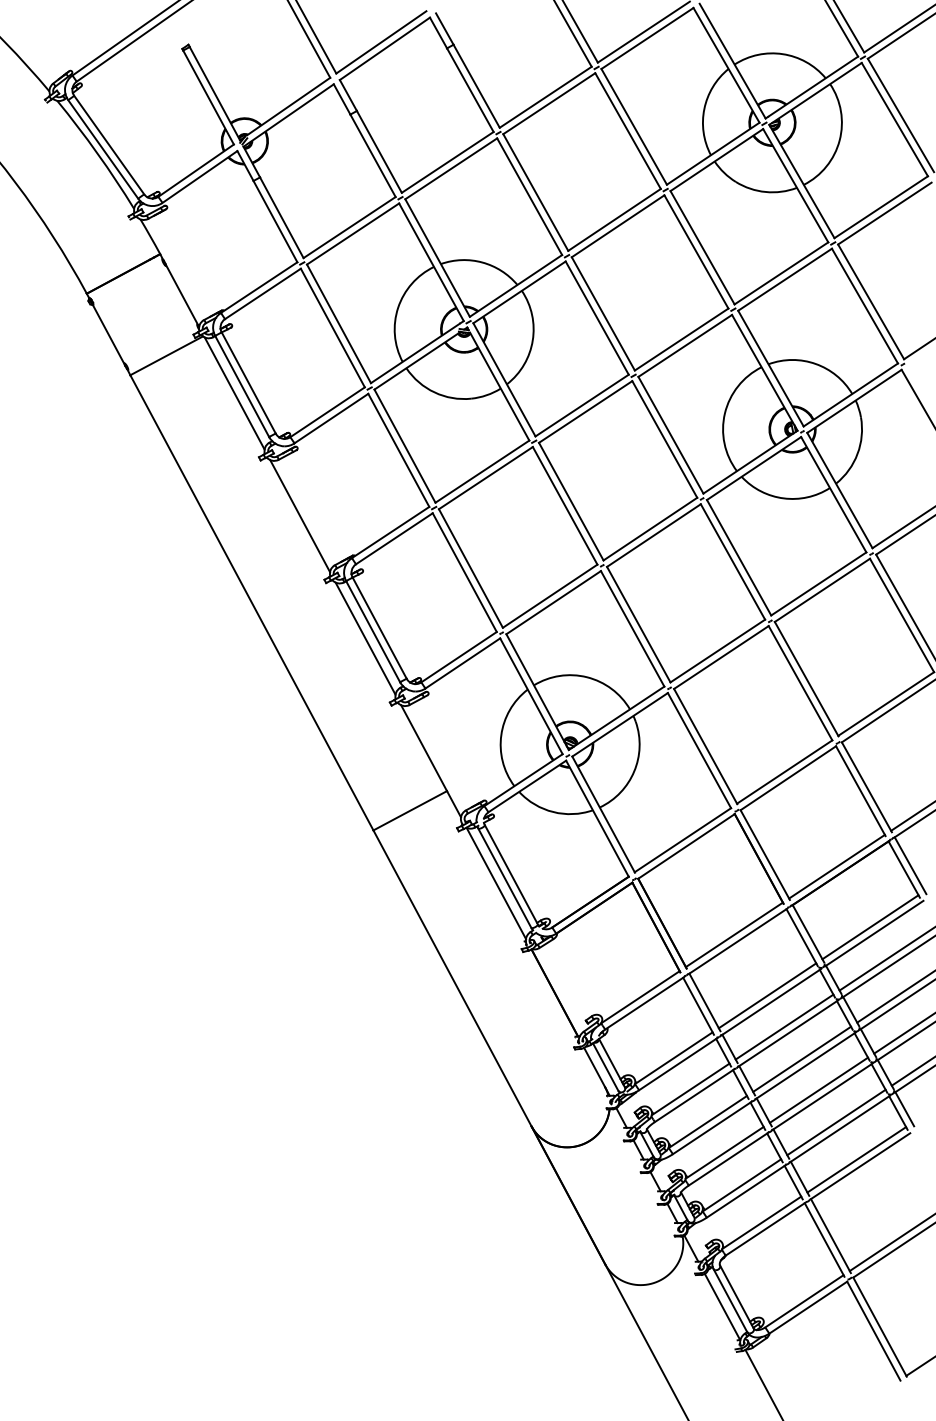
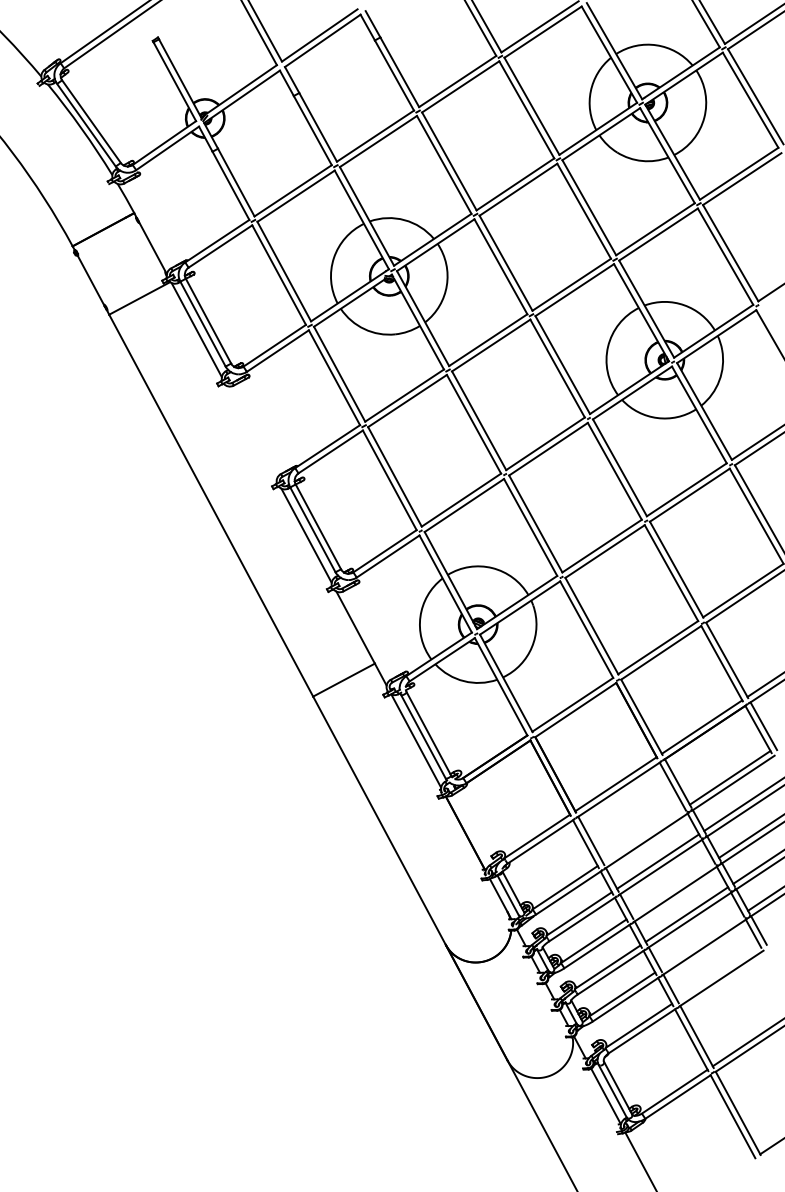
line: (300, 516) -> (251, 433), removed
line: (767, 995) -> (643, 835), removed
line: (802, 1058) -> (673, 887), removed
line: (836, 1122) -> (701, 941), removed
line: (856, 1159) -> (718, 972), removed

